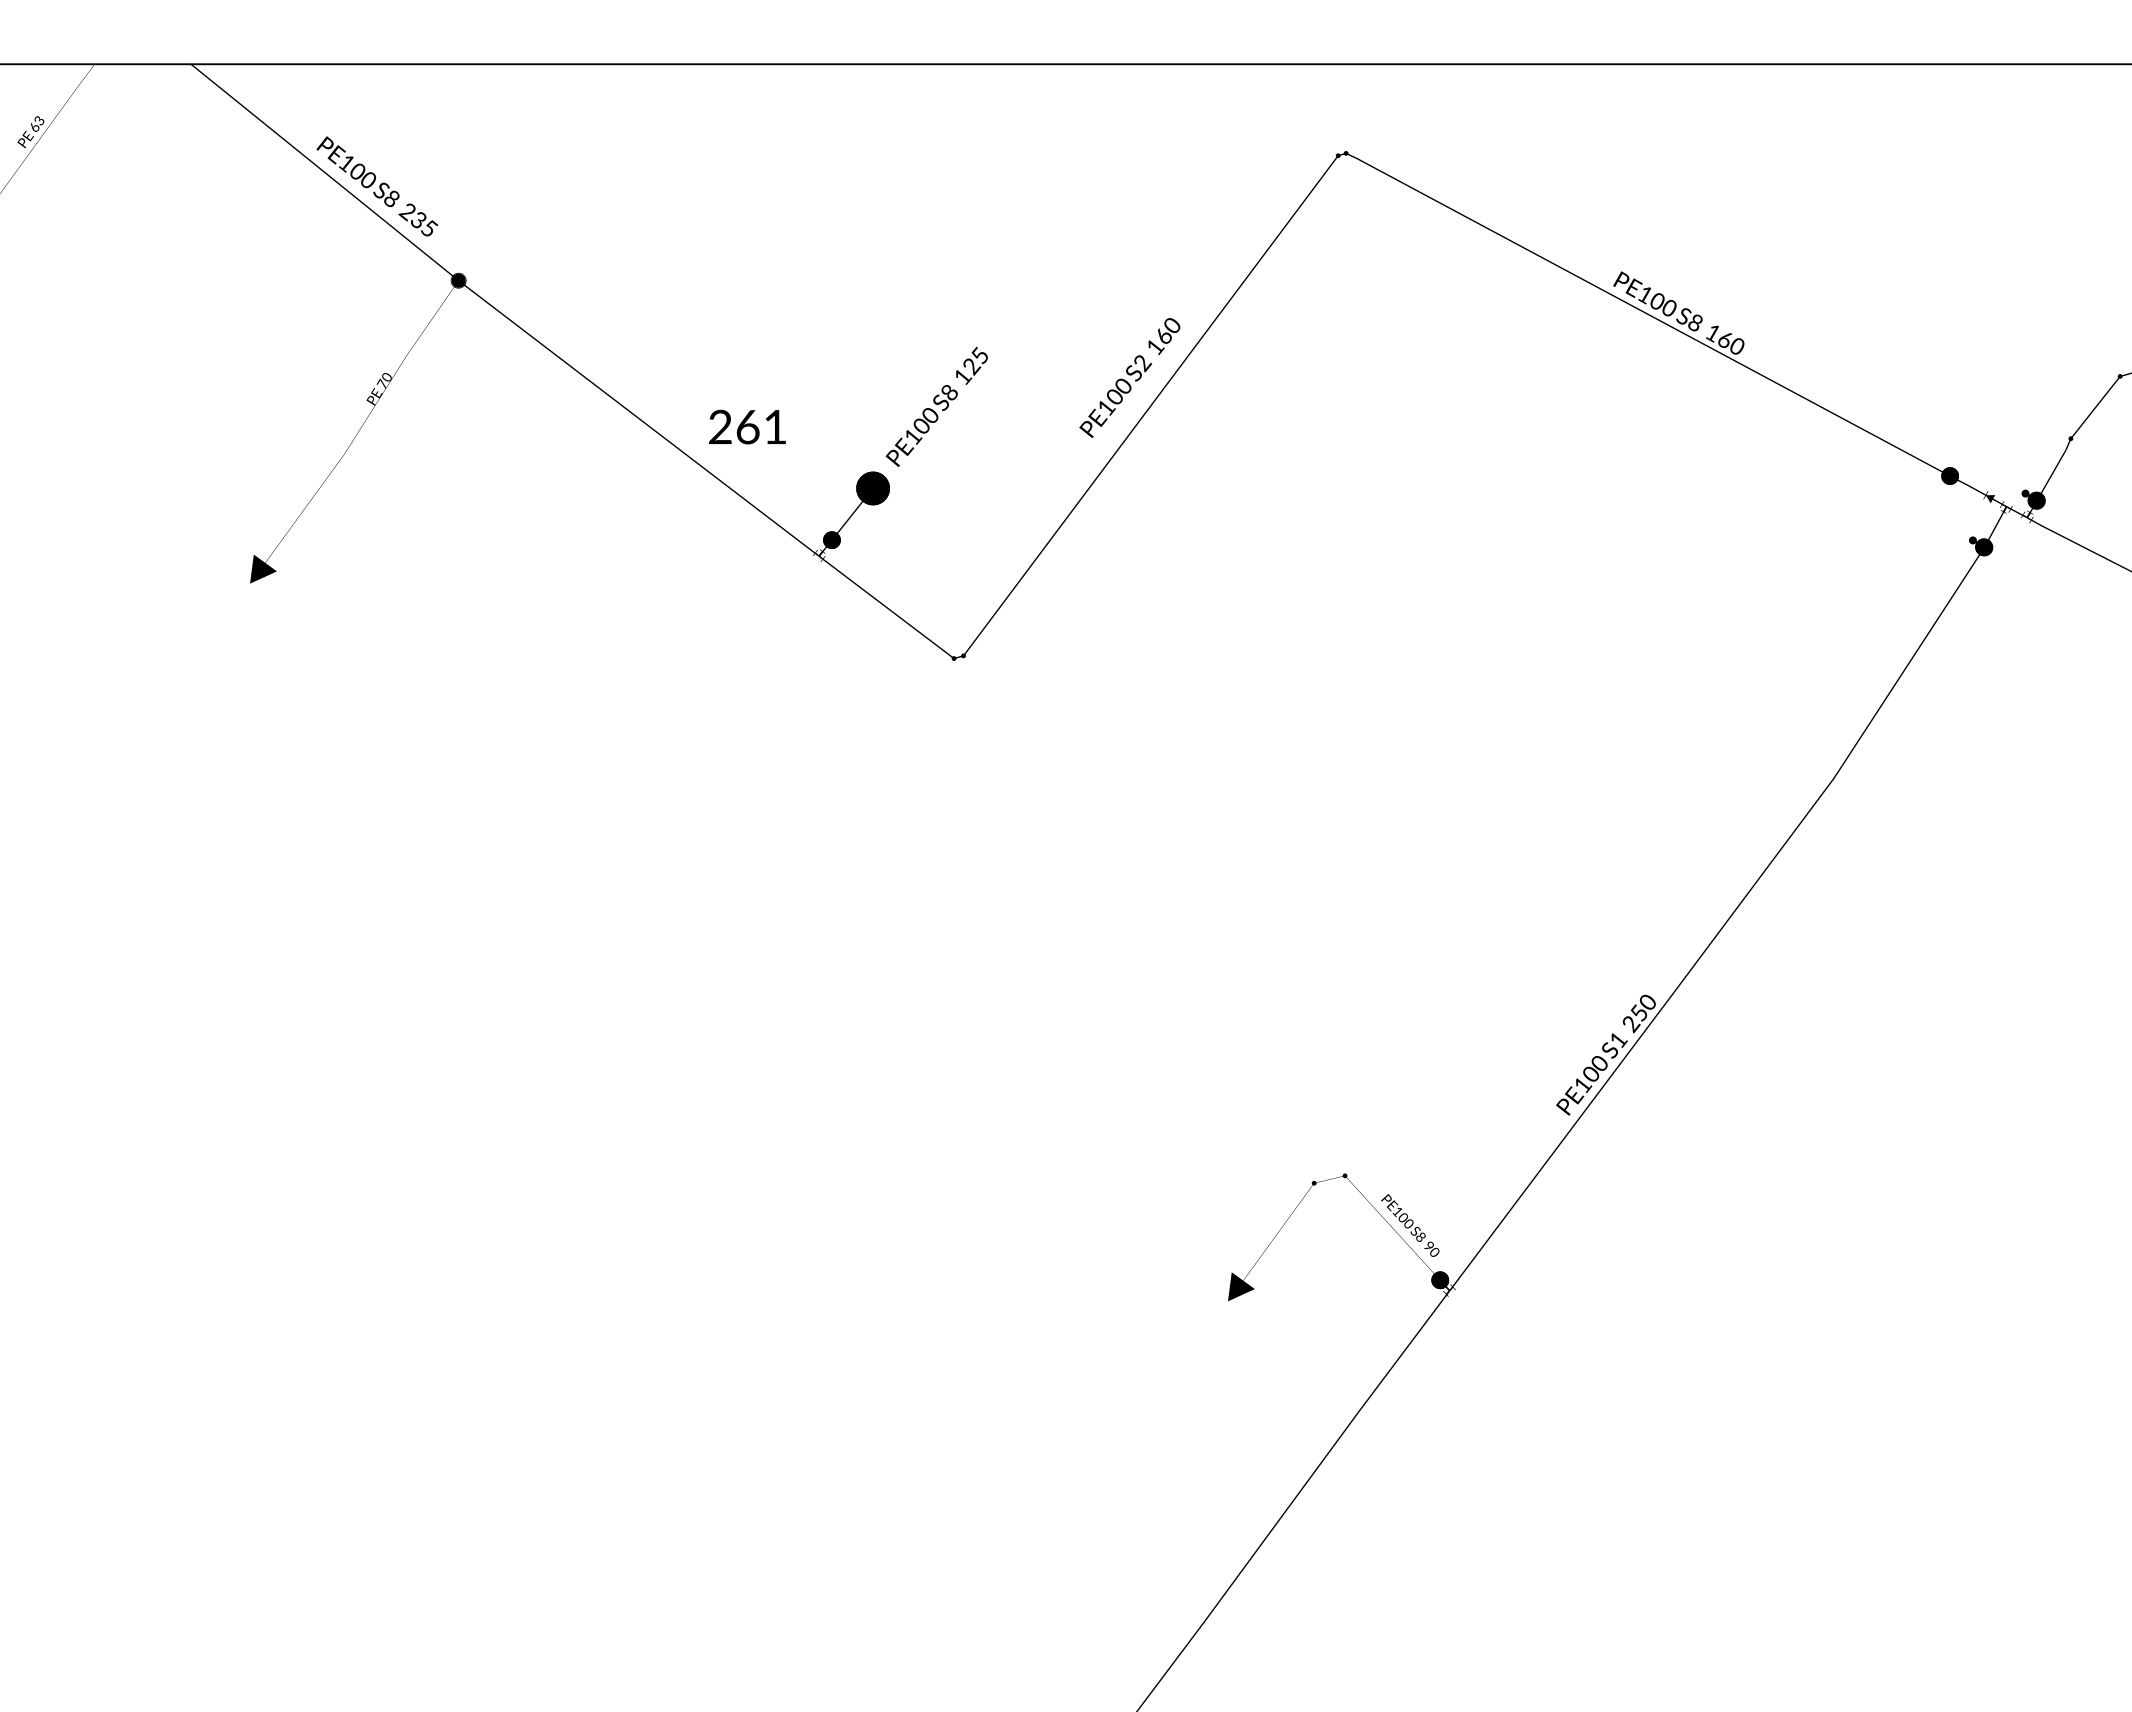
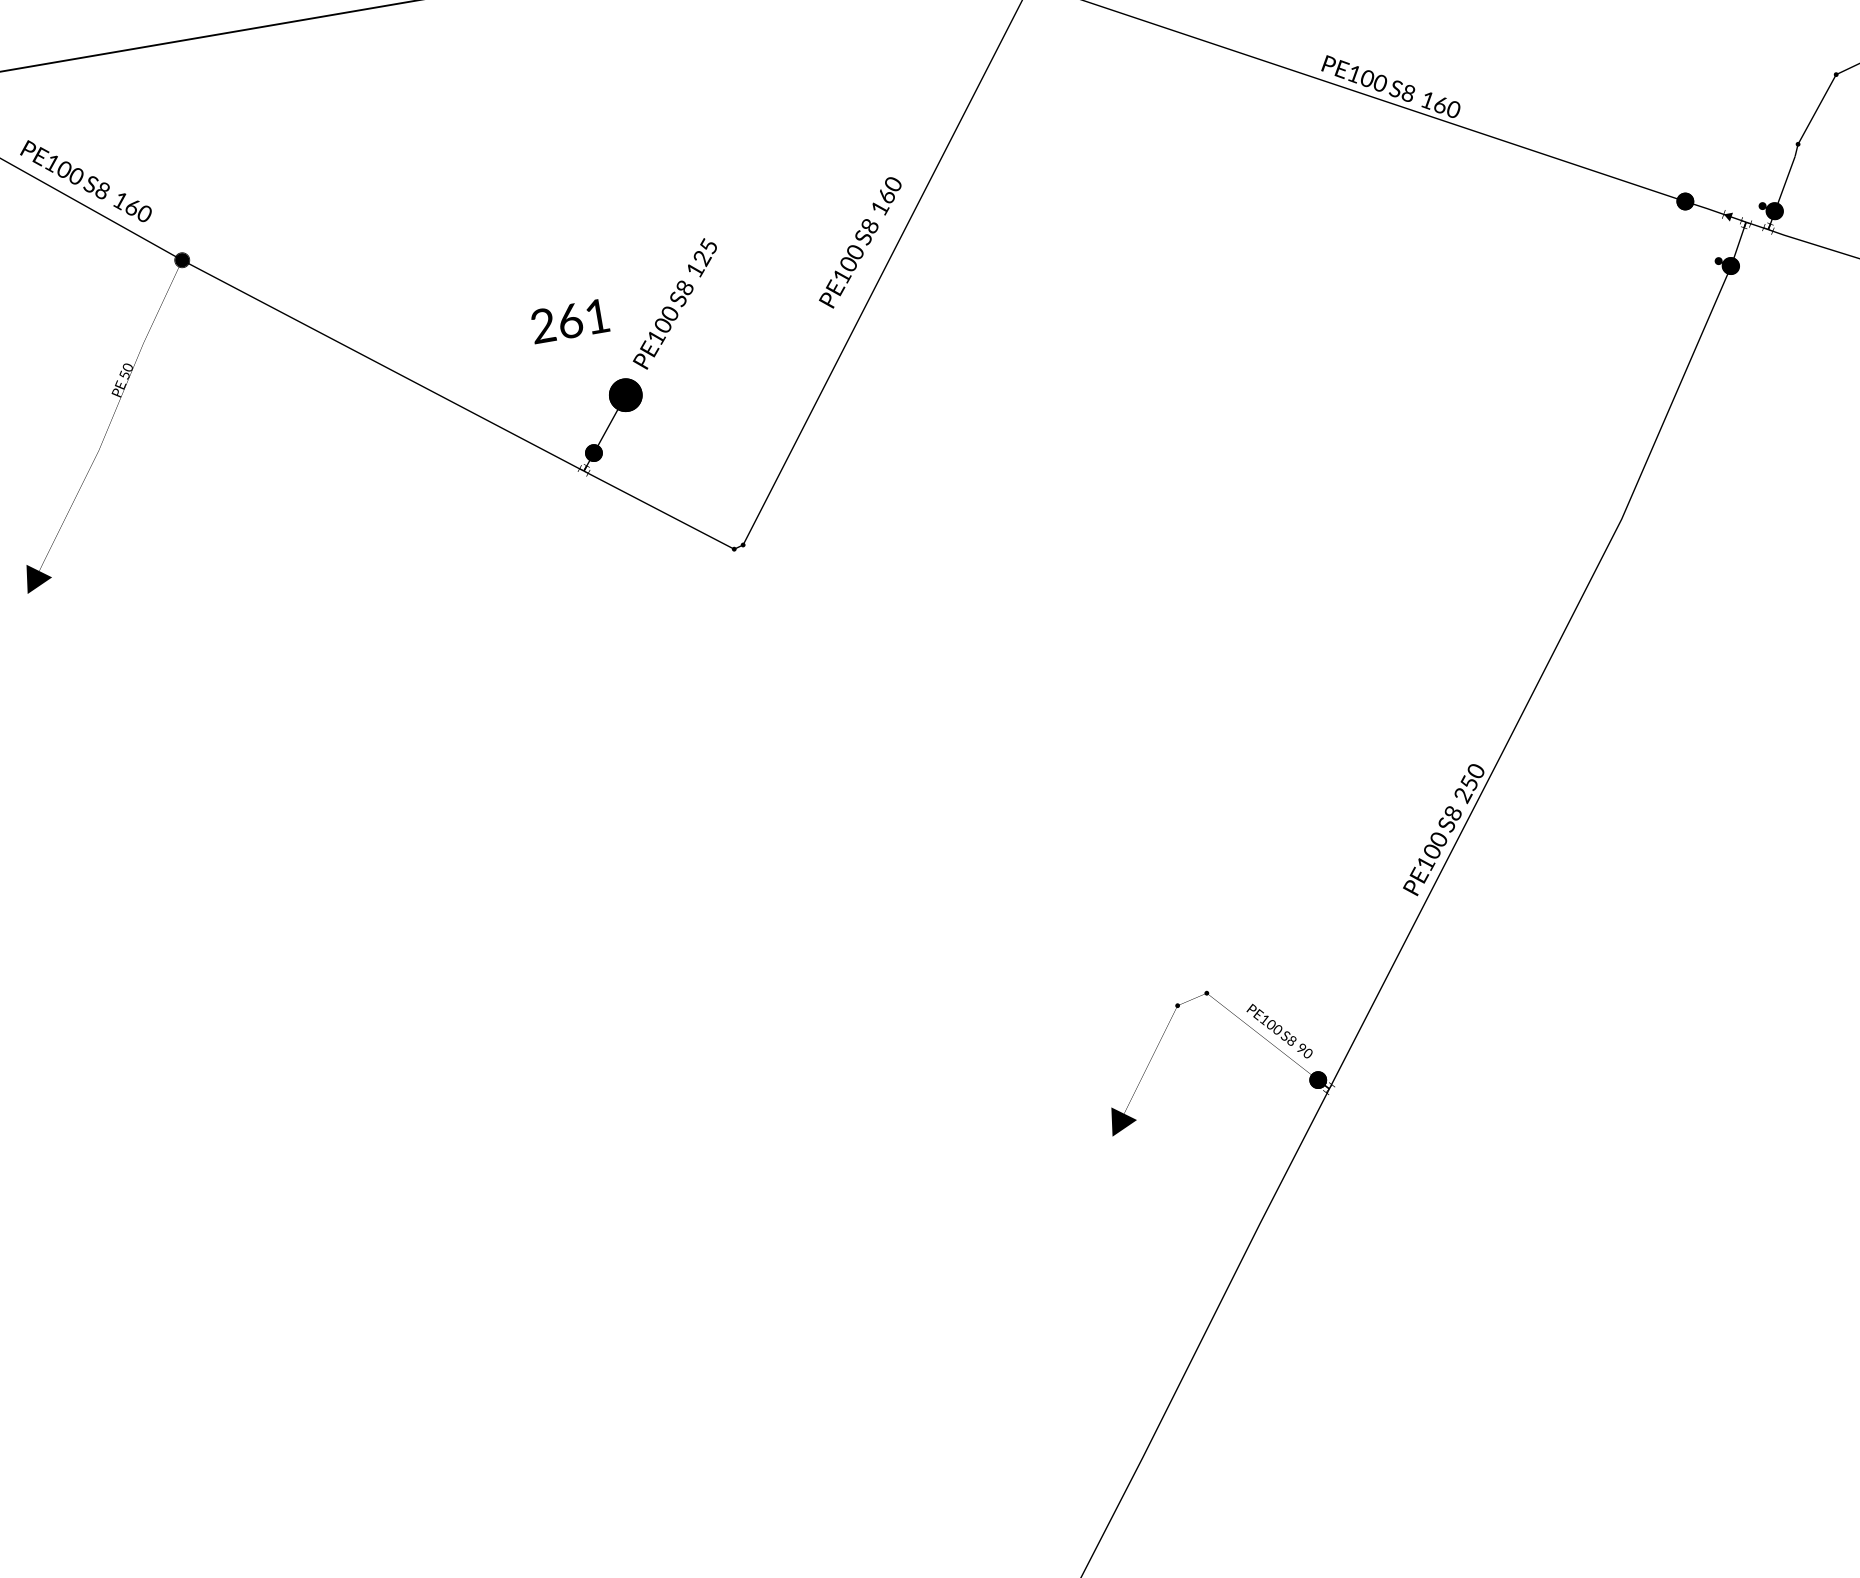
text: (418, 219) -> (132, 206), 235 -> 160
text: (1143, 364) -> (871, 227), S2 -> S8
text: (381, 383) -> (123, 374), 70 -> 50
text: (747, 426) -> (569, 320), moved
text: (1618, 1039) -> (1453, 812), S1 -> S8

